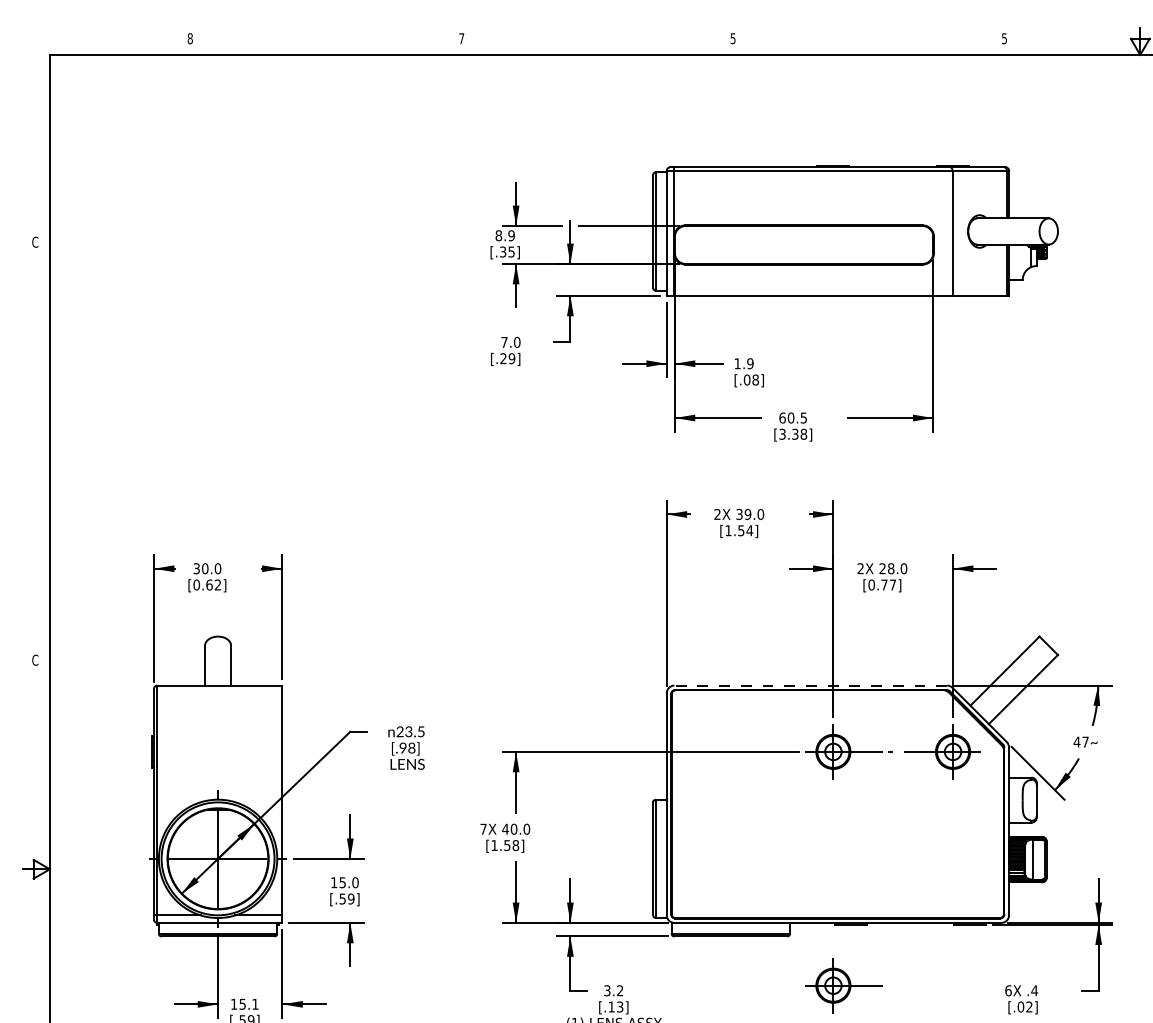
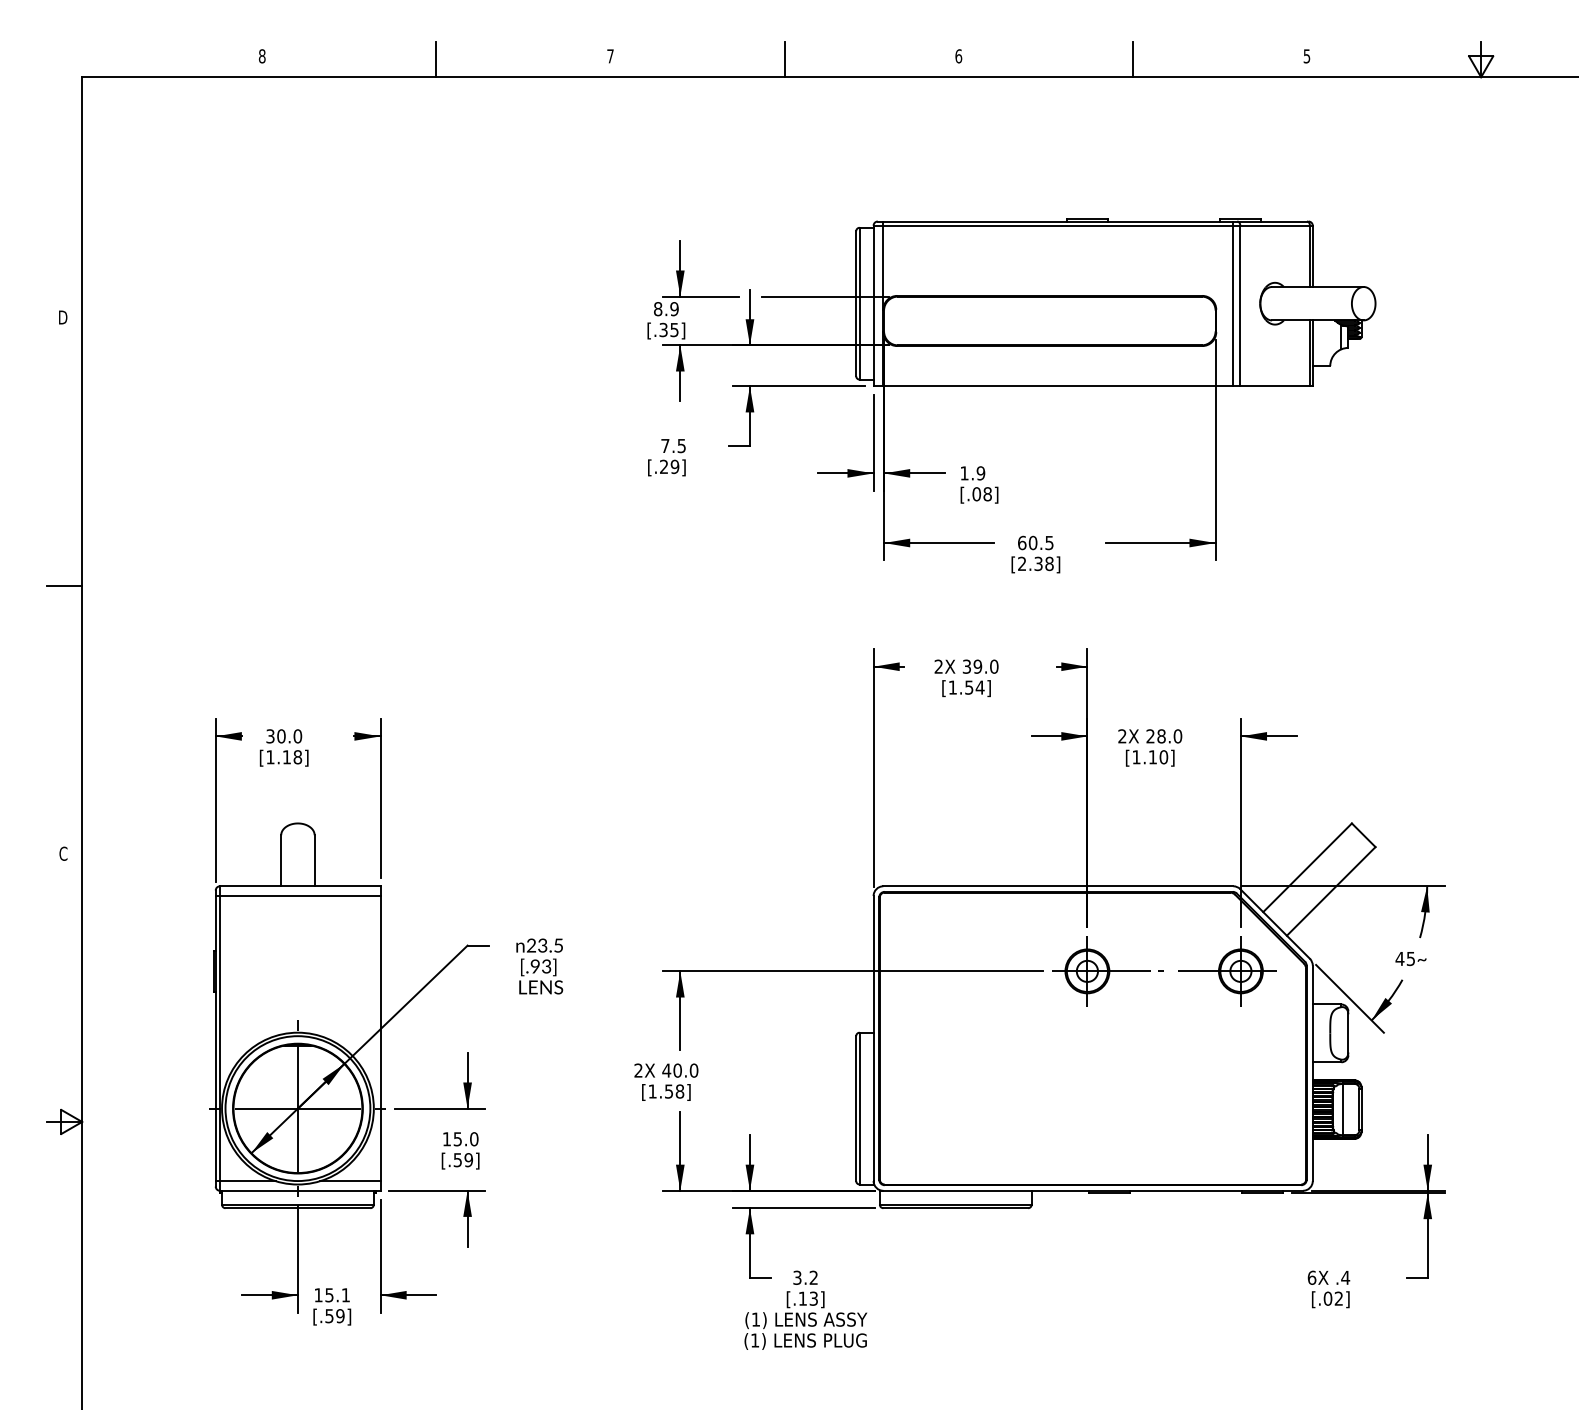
text: (732, 38) -> (958, 56), 5 -> 6
line: (326, 41) -> (436, 59), added
line: (597, 41) -> (784, 59), added
line: (868, 41) -> (1132, 59), added
line: (947, 231) -> (1233, 303), added
text: (35, 242) -> (63, 317), C -> D
text: (517, 342) -> (681, 445), 7.0 -> 7.5
text: (782, 434) -> (1022, 564), [3.38] -> [2.38]
line: (36, 451) -> (64, 585), added
text: (207, 585) -> (284, 757), [0.62] -> [1.18]
text: (882, 585) -> (1150, 757), [0.77] -> [1.10]
line: (810, 685) -> (1057, 886), dashed -> solid
line: (217, 693) -> (297, 896), added
text: (1085, 742) -> (1410, 959), 47 -> 45
text: (411, 748) -> (546, 966), [.98] -> [.93]
text: (483, 829) -> (638, 1070), 7X -> 2X
part: (844, 985) -> (1101, 1271), removed

